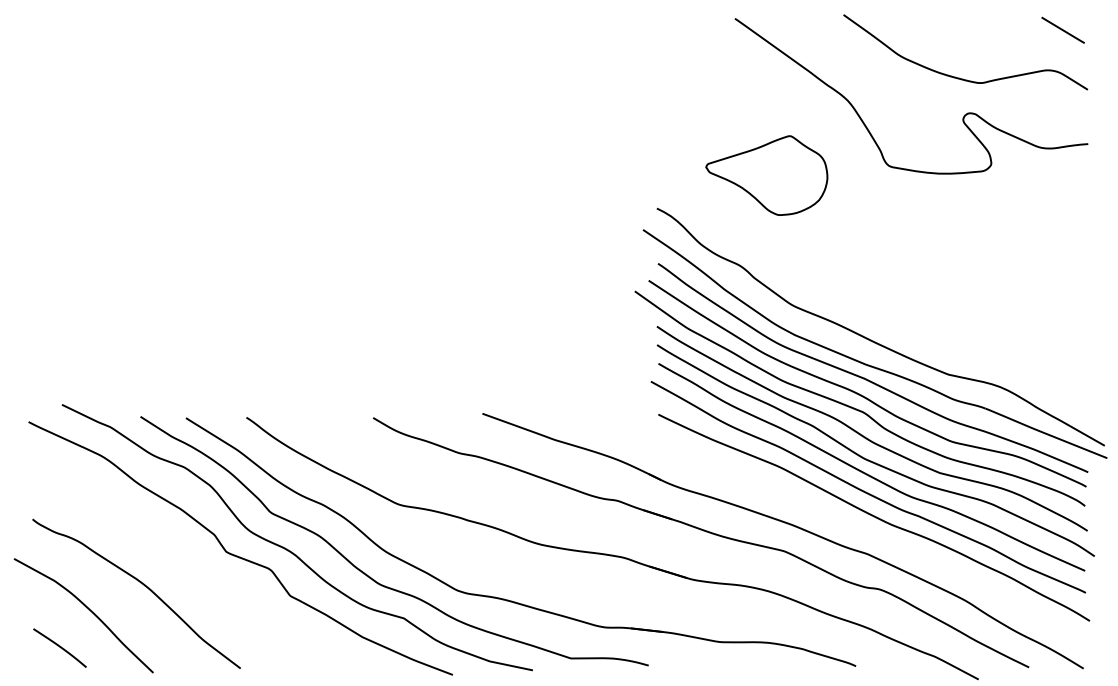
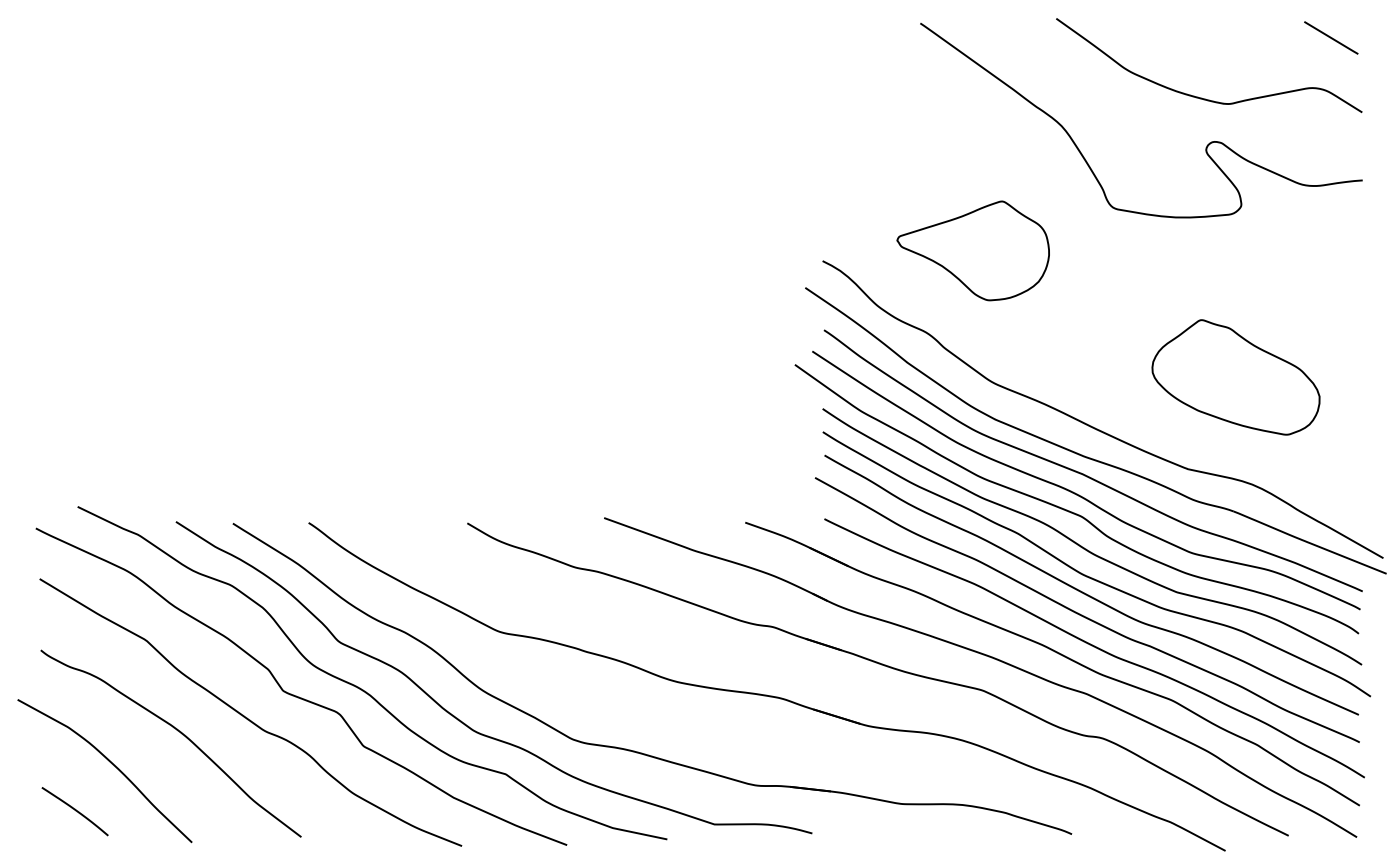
part: (766, 175) -> (972, 250), moved
part: (986, 301) -> (1235, 377), added
part: (843, 521) -> (1056, 653), added
curve: (197, 572) -> (247, 717), added

